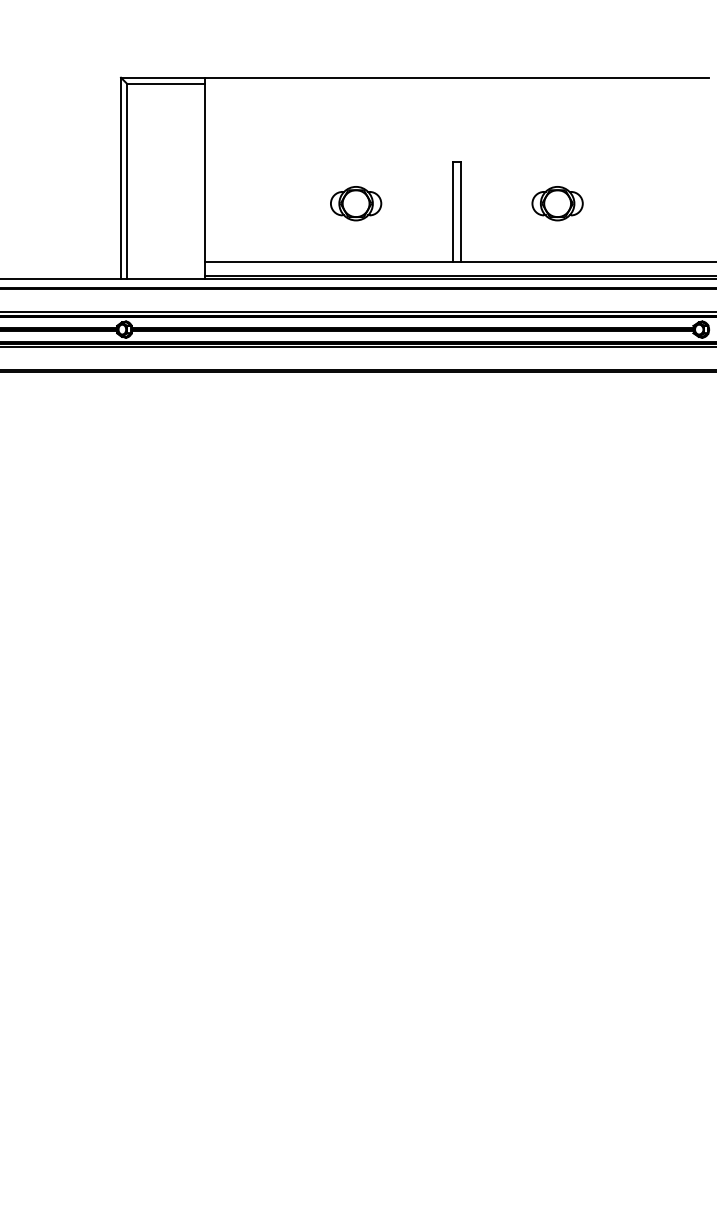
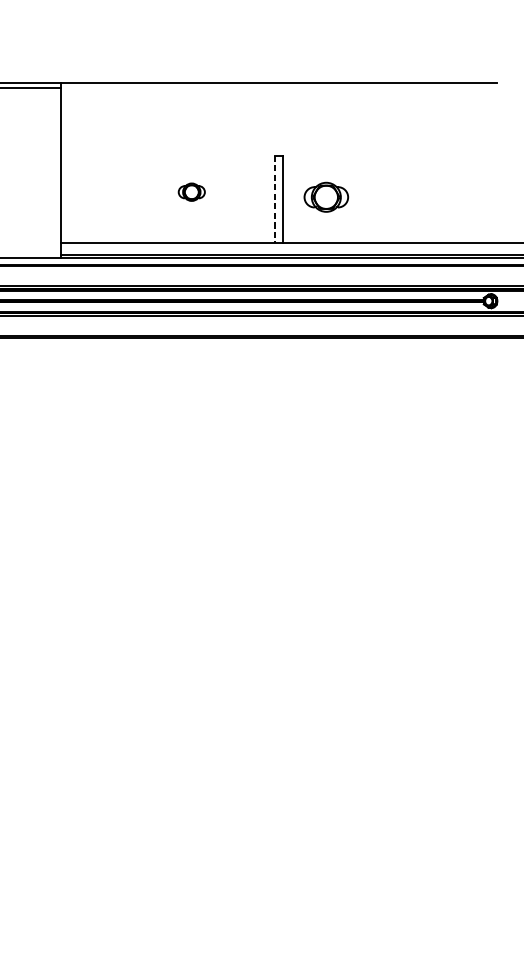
part: (356, 203) -> (192, 191), size x0.6
part: (557, 203) -> (326, 197), moved
line: (452, 212) -> (275, 199), solid -> dashed

